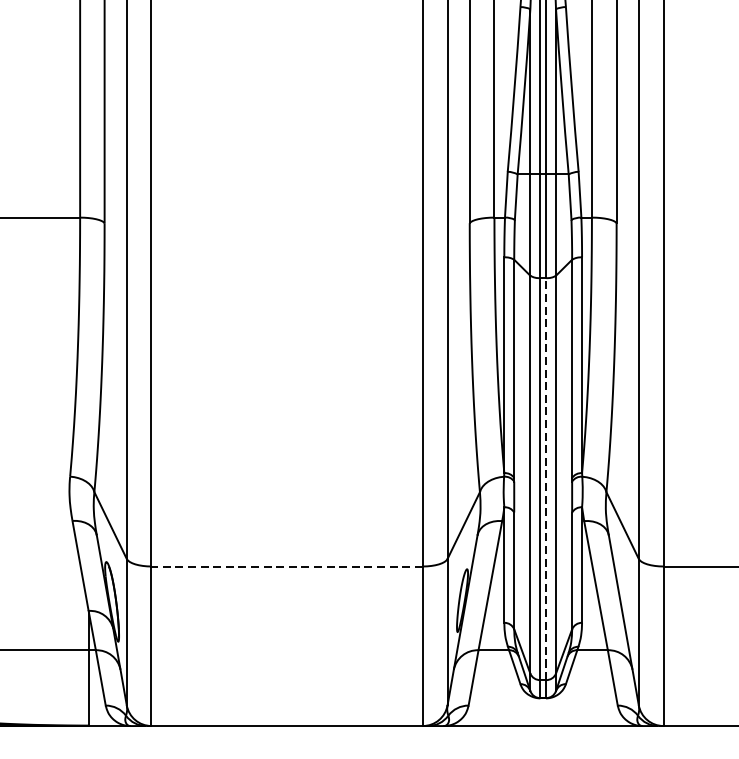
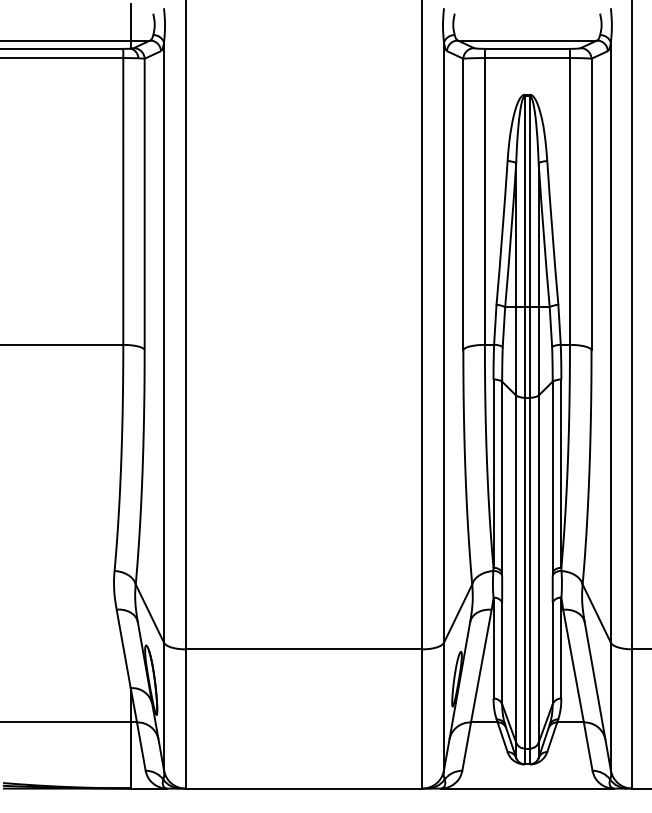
line: (545, 478) -> (529, 572), dashed -> solid
line: (286, 566) -> (303, 649), dashed -> solid

